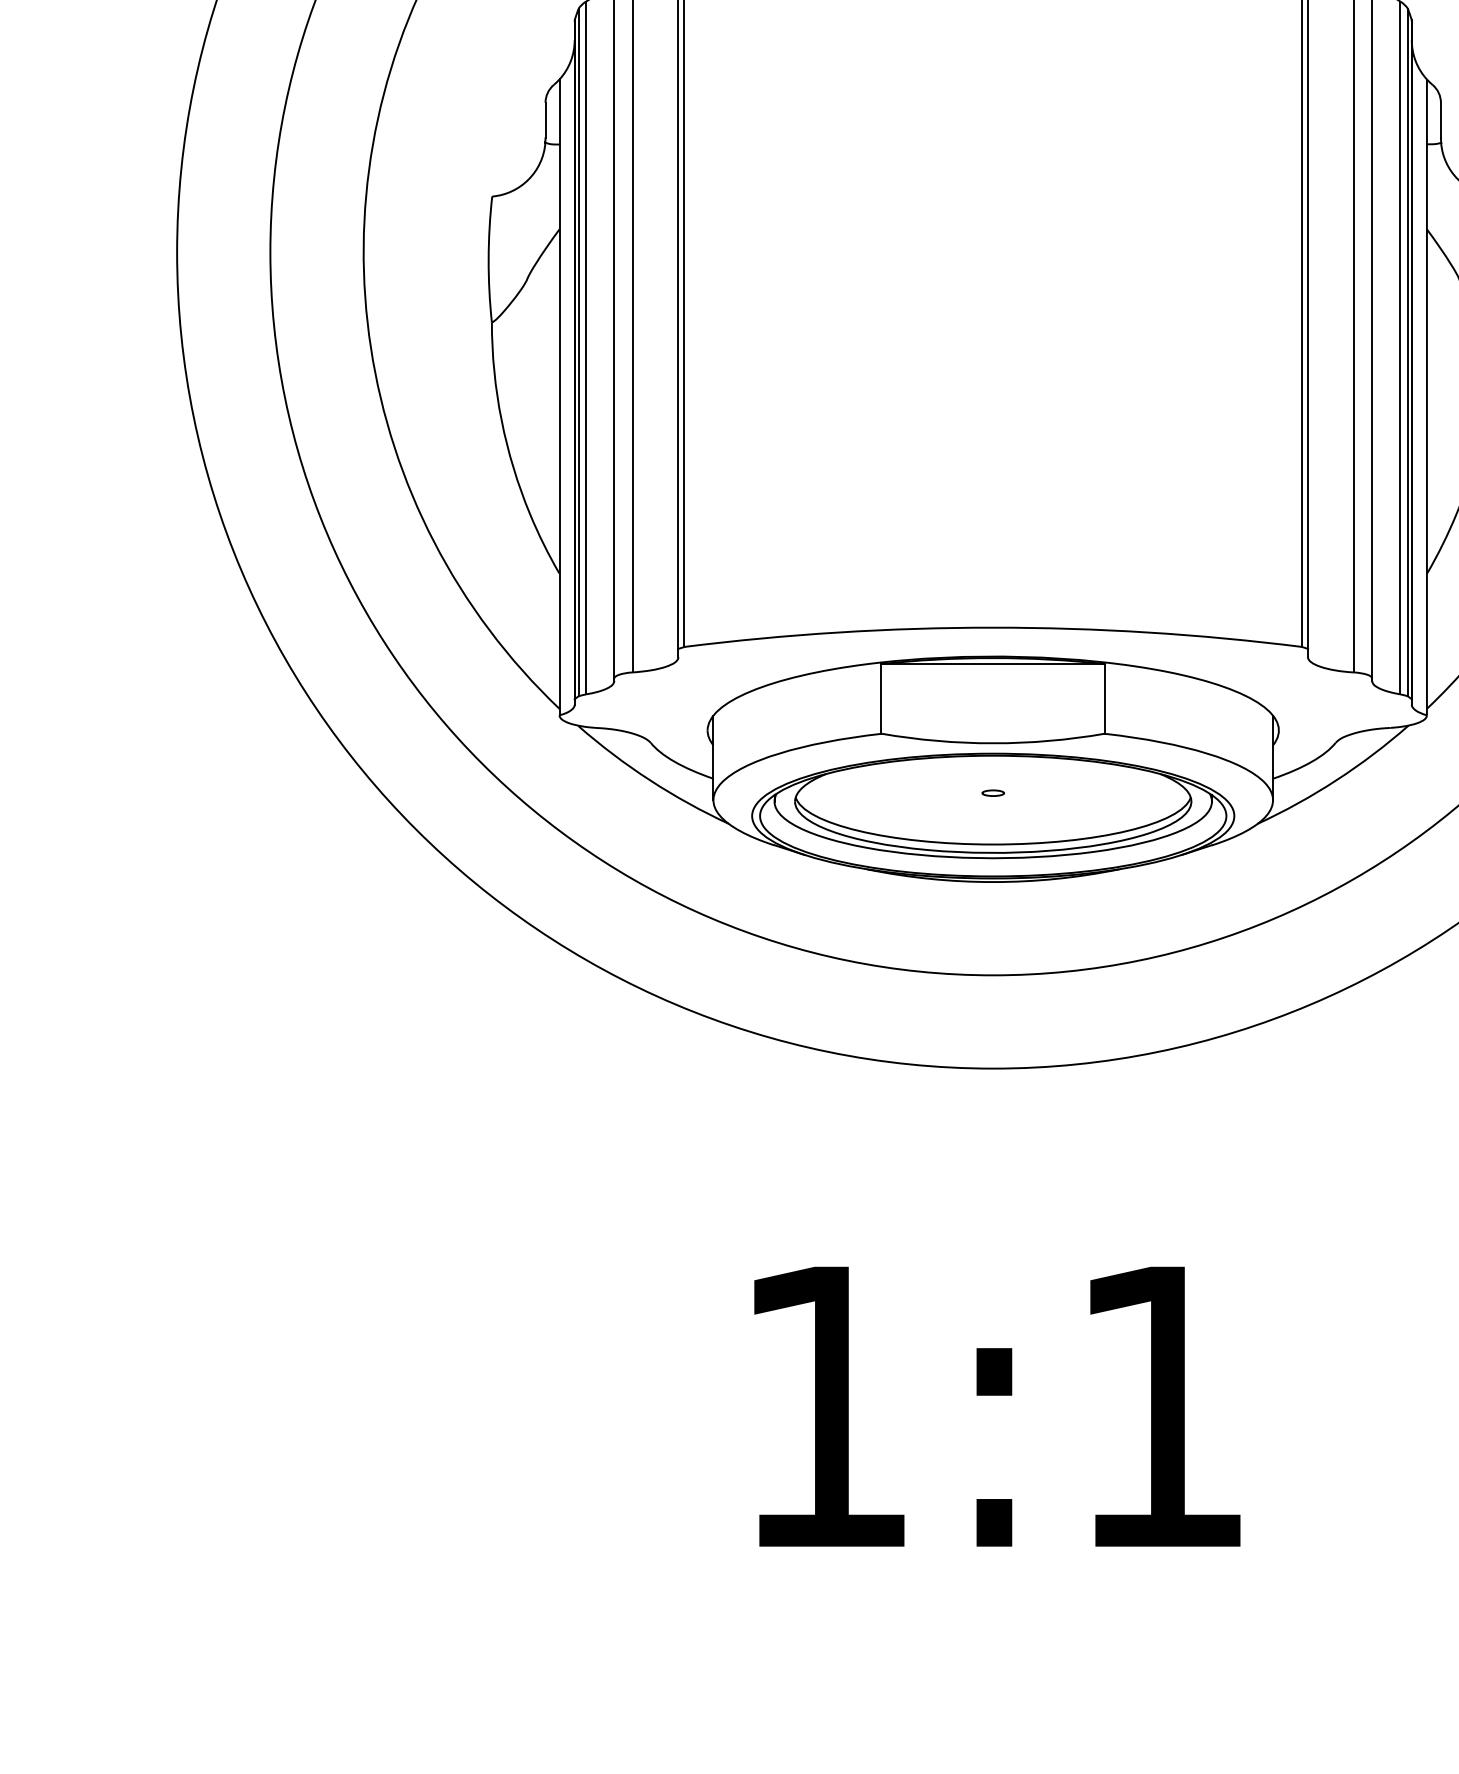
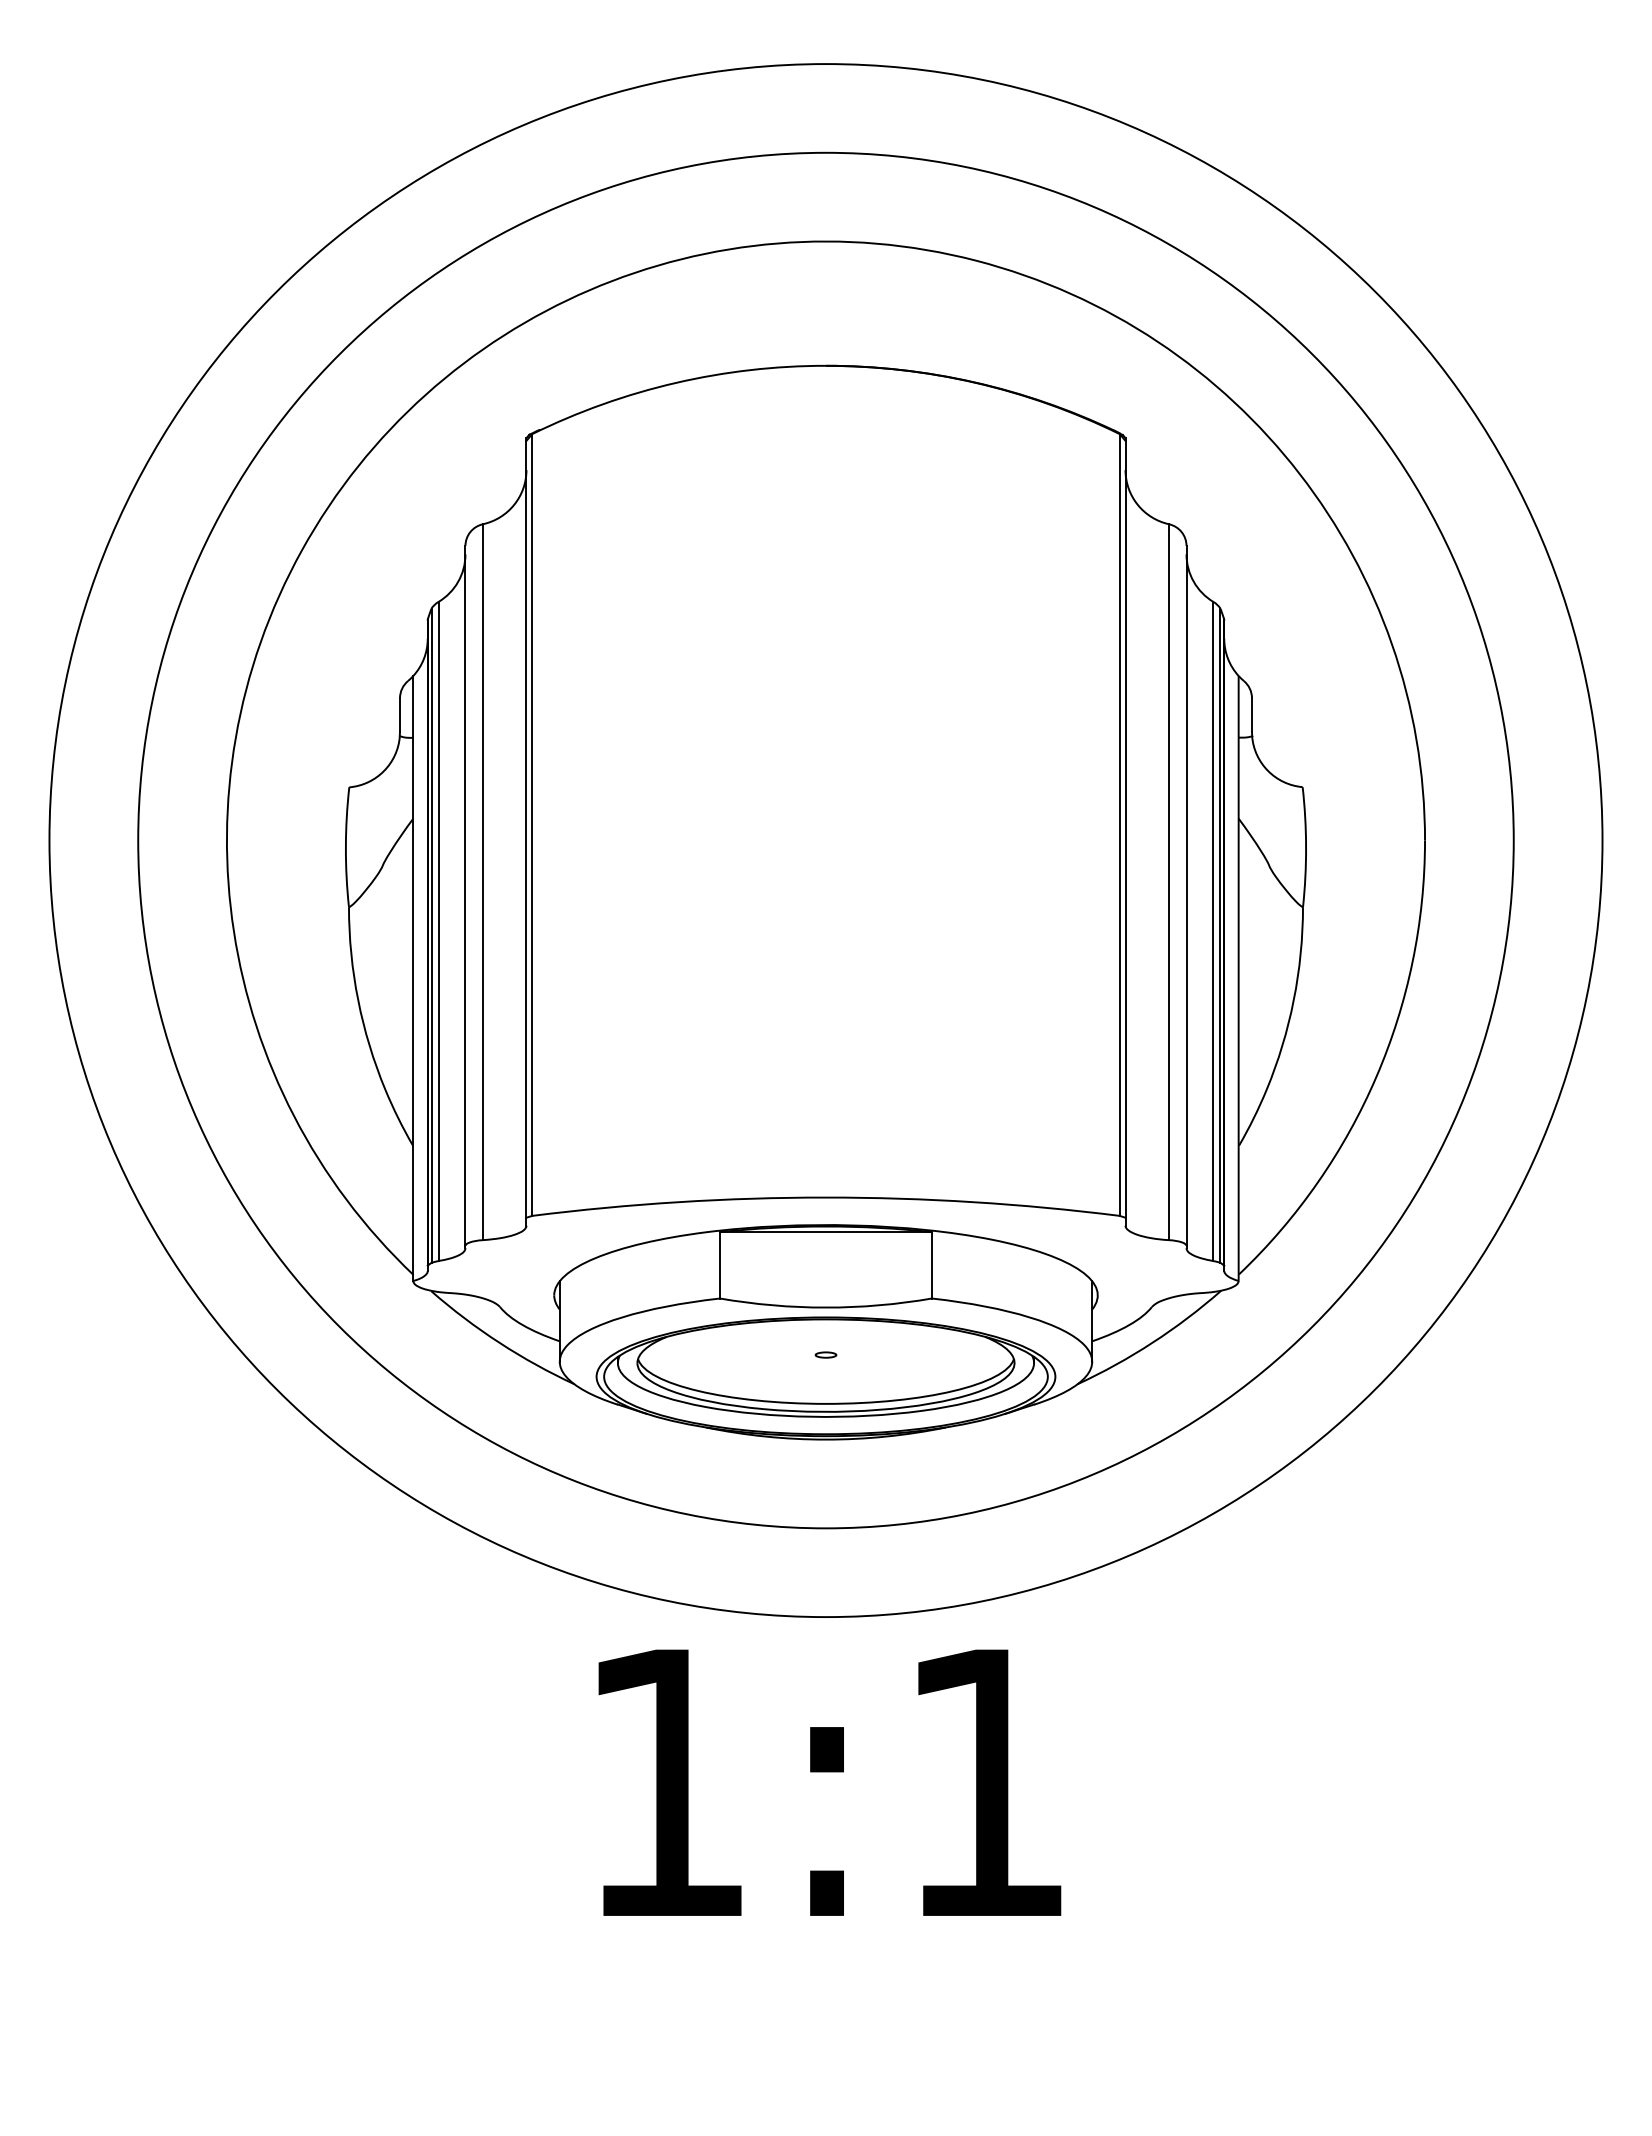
text: (996, 1406) -> (829, 1782), moved

